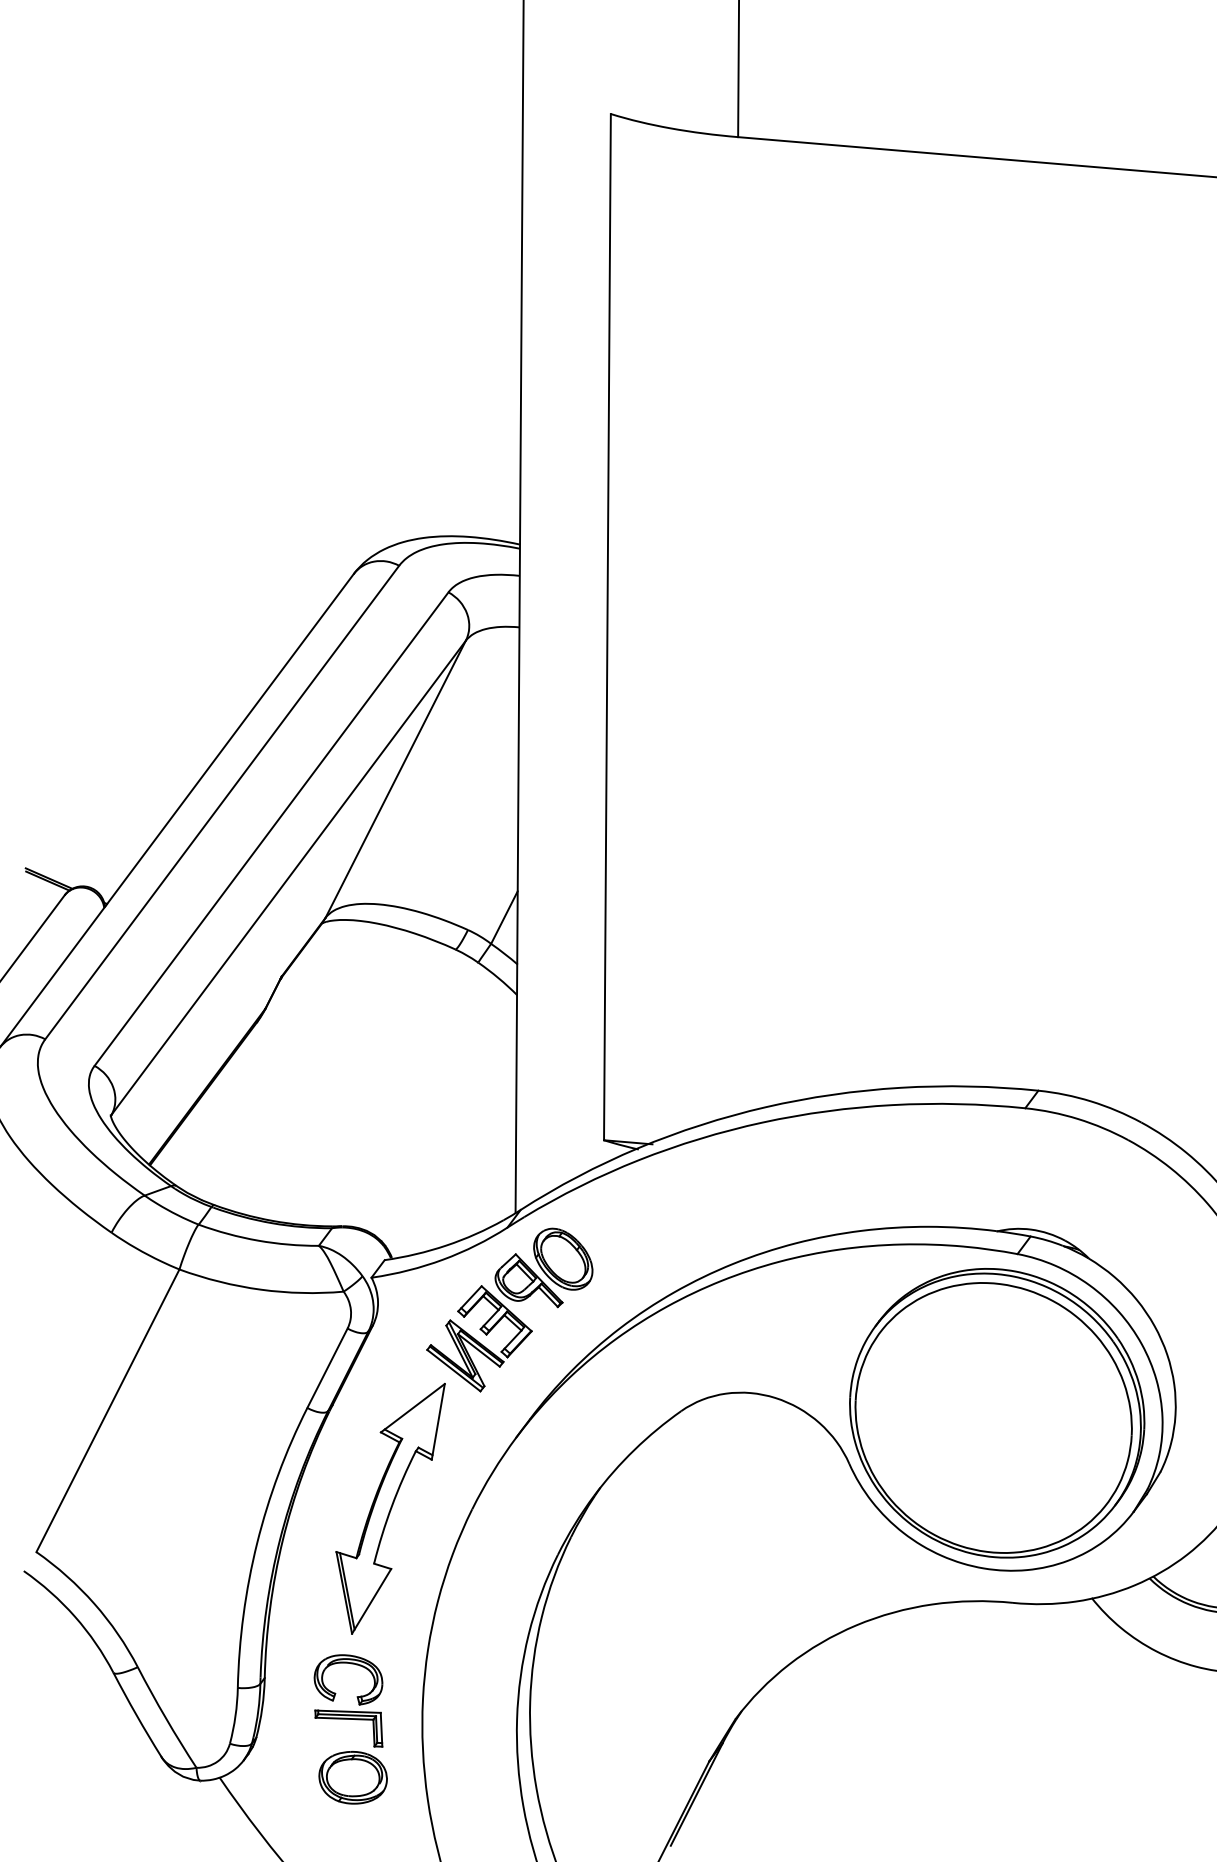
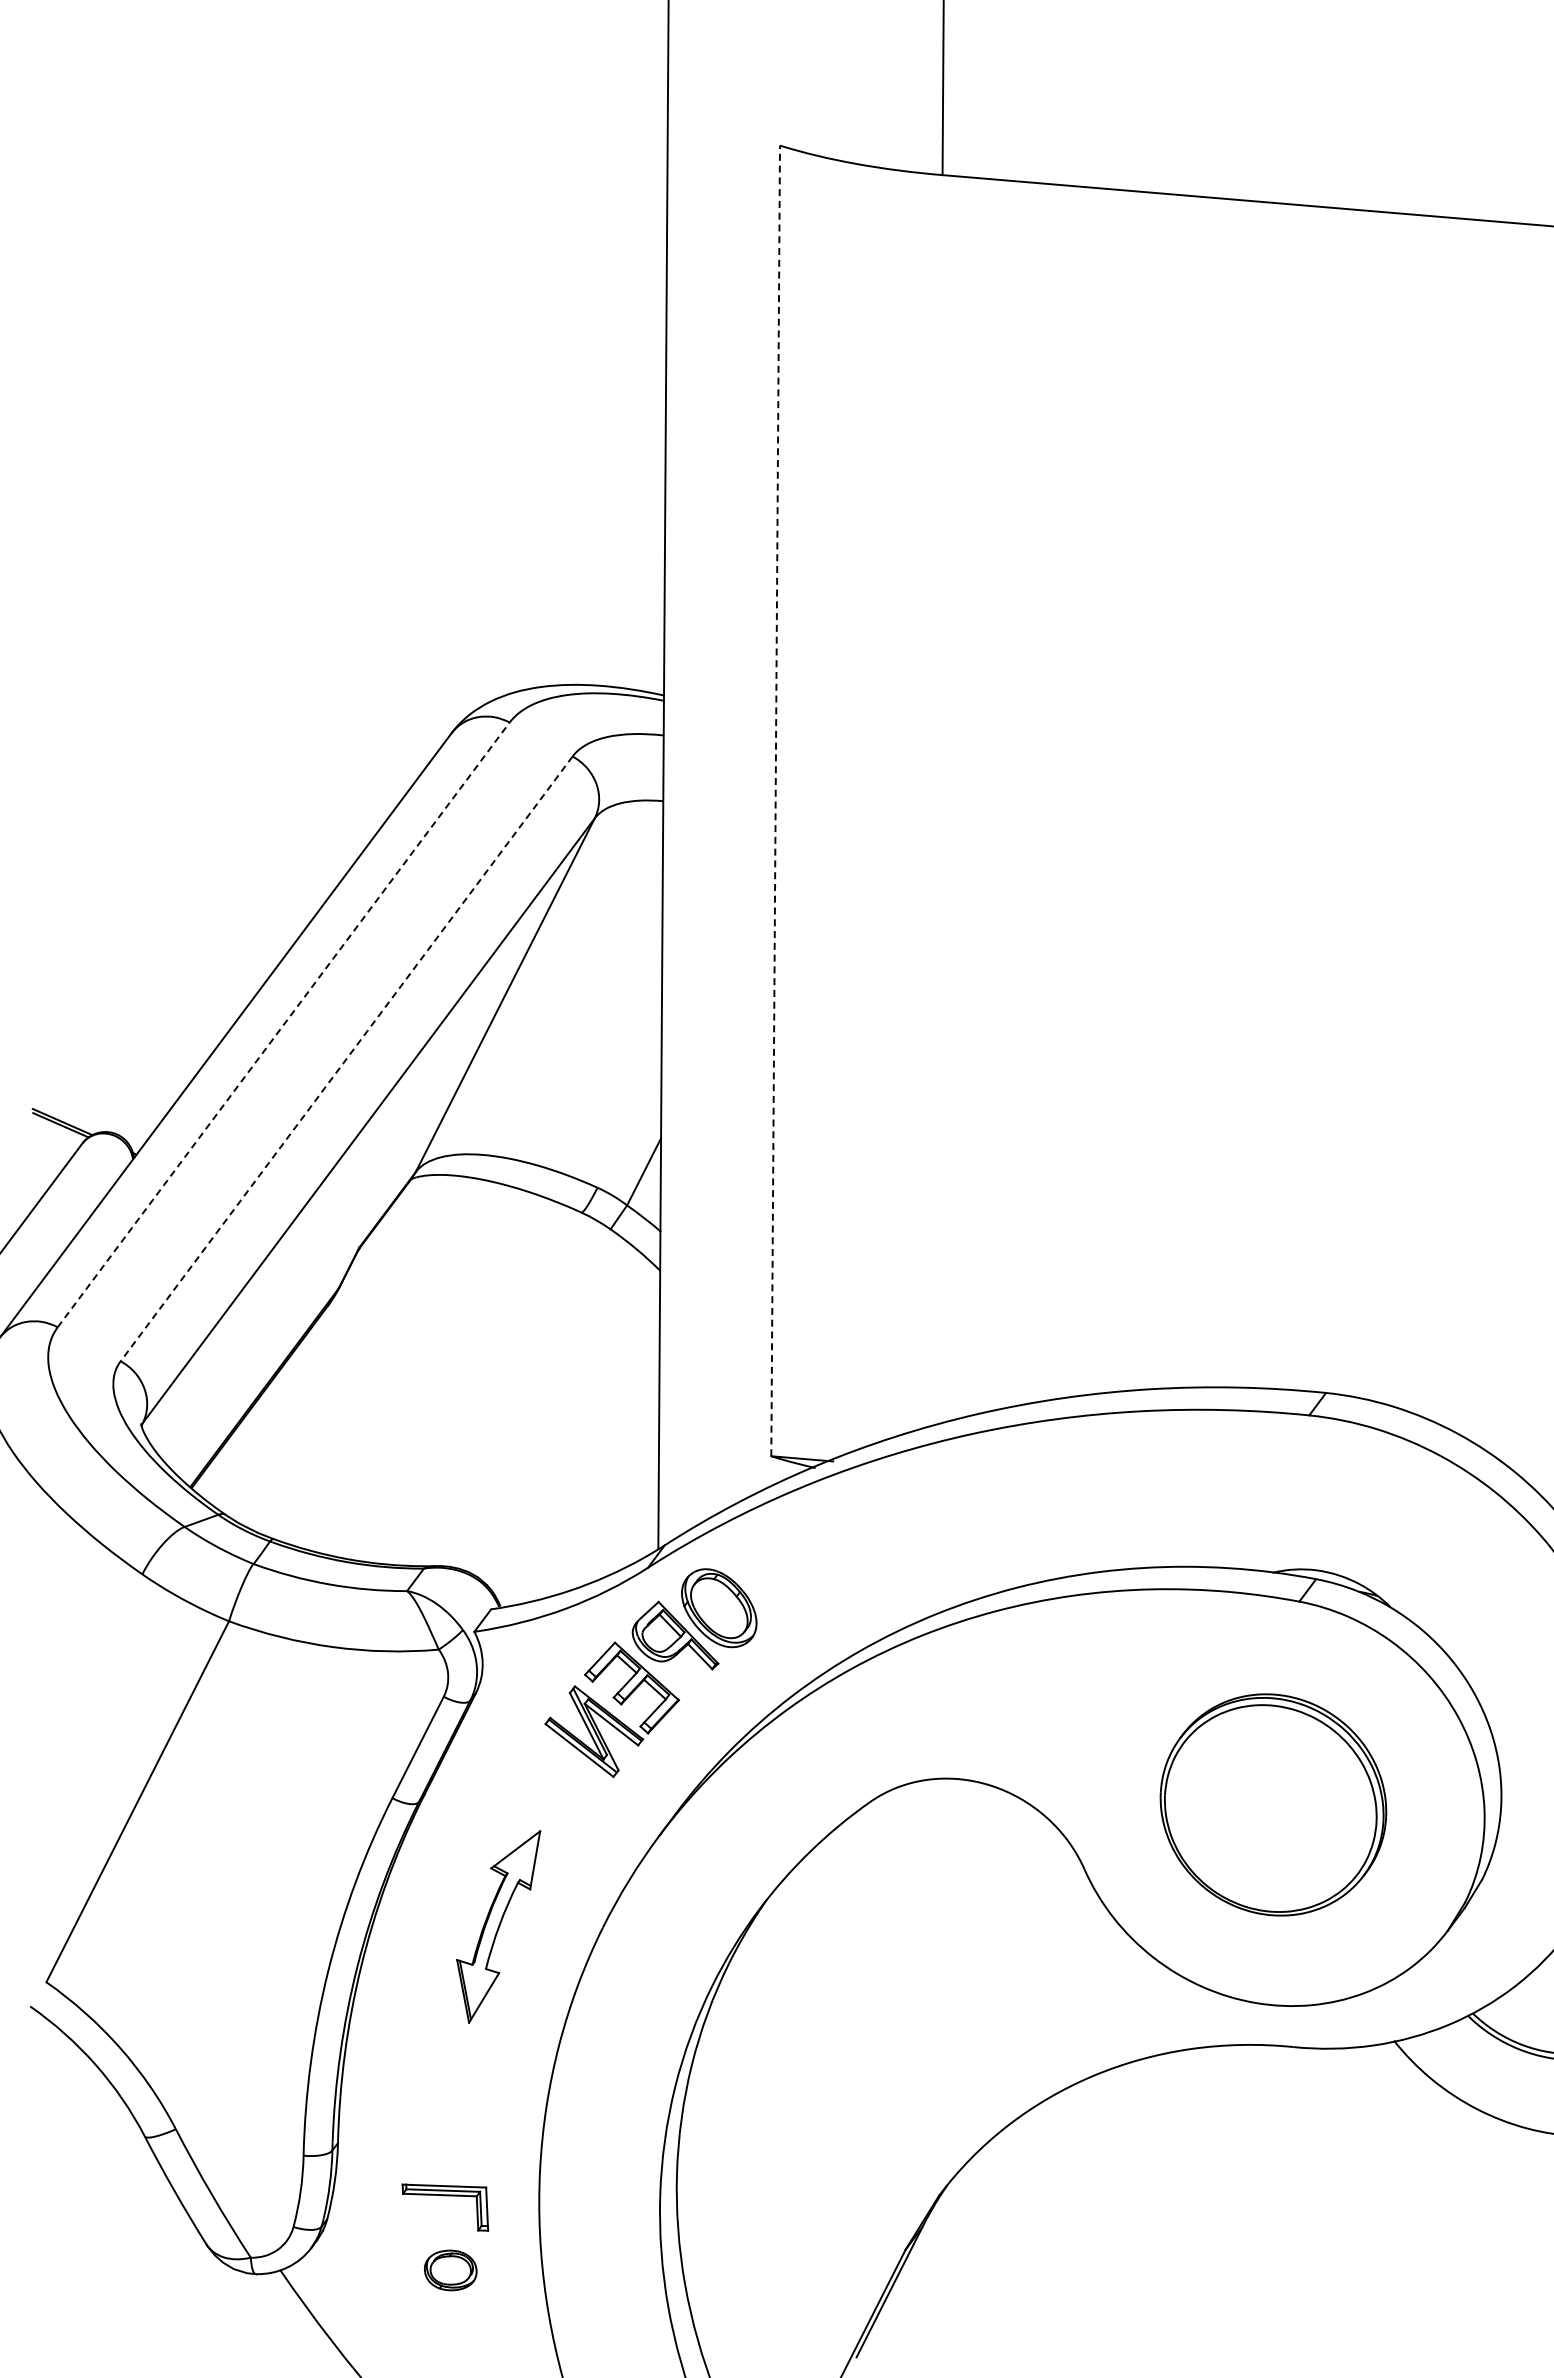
line: (607, 626) -> (775, 800), solid -> dashed
line: (222, 802) -> (284, 1024), solid -> dashed
line: (271, 829) -> (346, 1059), solid -> dashed
part: (997, 1412) -> (1273, 1804), size x0.6
part: (390, 1508) -> (498, 1926), size x0.6
part: (351, 1664) -> (448, 2125), removed
part: (352, 1777) -> (450, 2270), size x0.6

